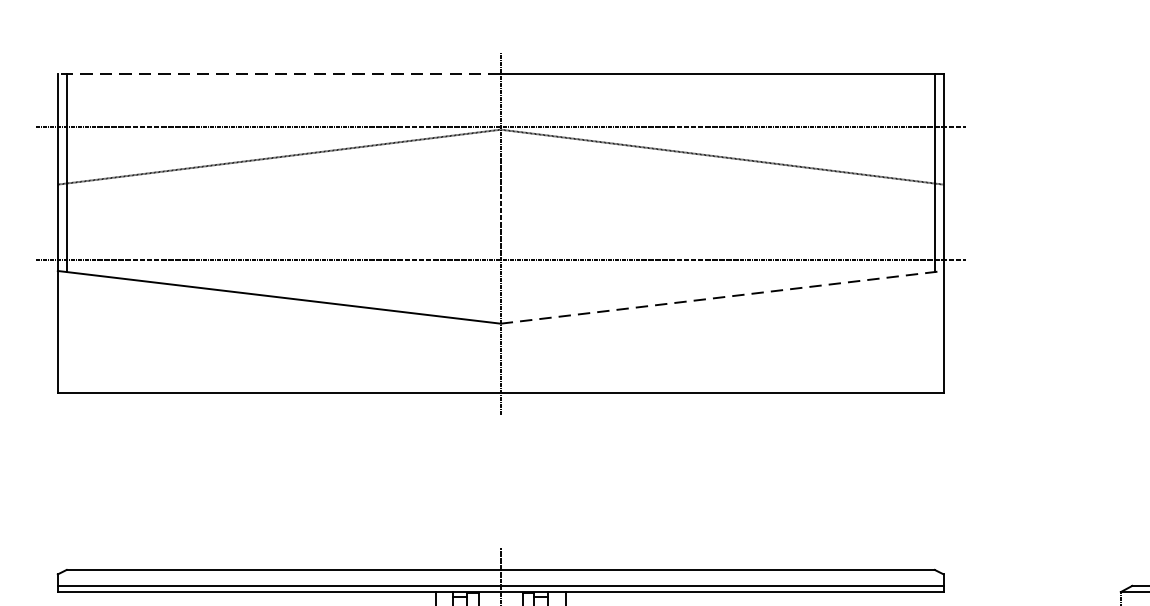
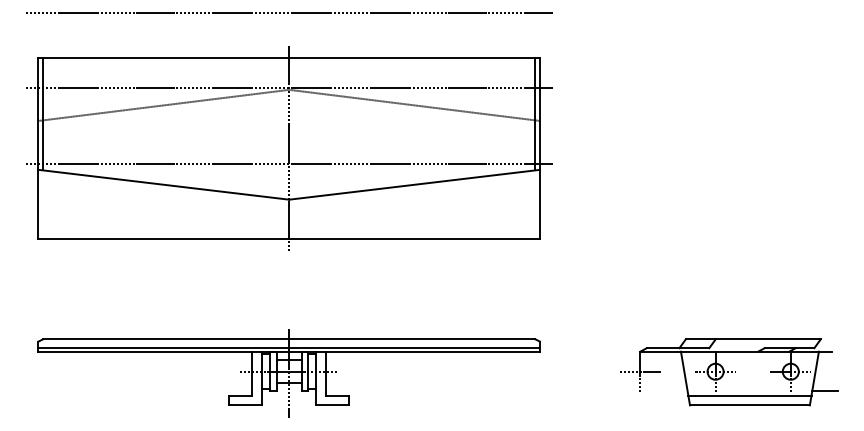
line: (278, 74) -> (163, 58), dashed -> solid
line: (723, 296) -> (415, 184), dashed -> solid

